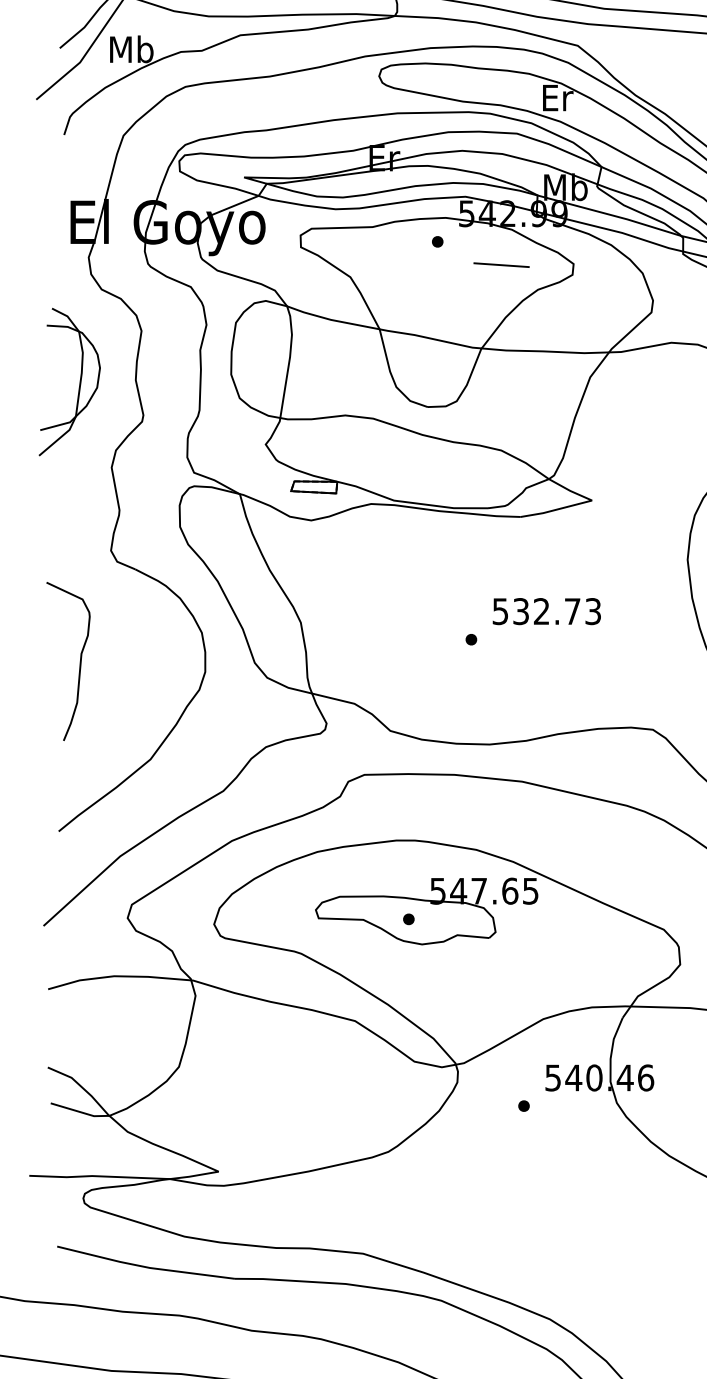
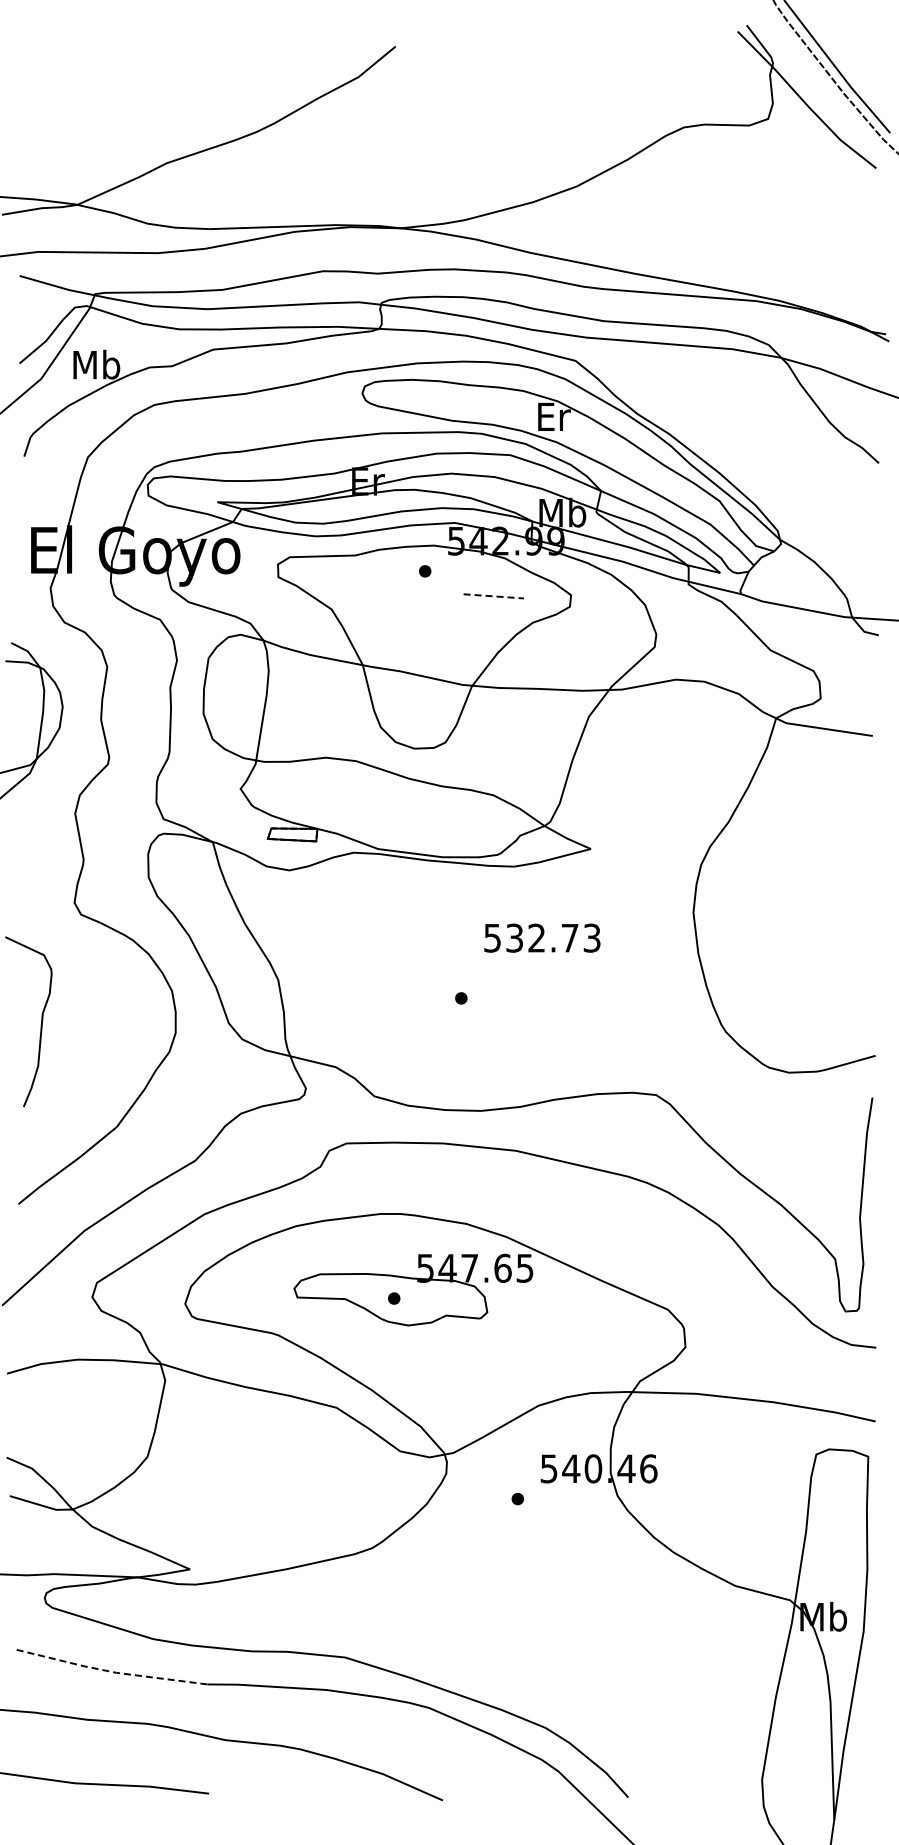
line: (502, 265) -> (494, 596), solid -> dashed
text: (547, 610) -> (542, 937), moved
line: (145, 1266) -> (111, 1671), solid -> dashed

